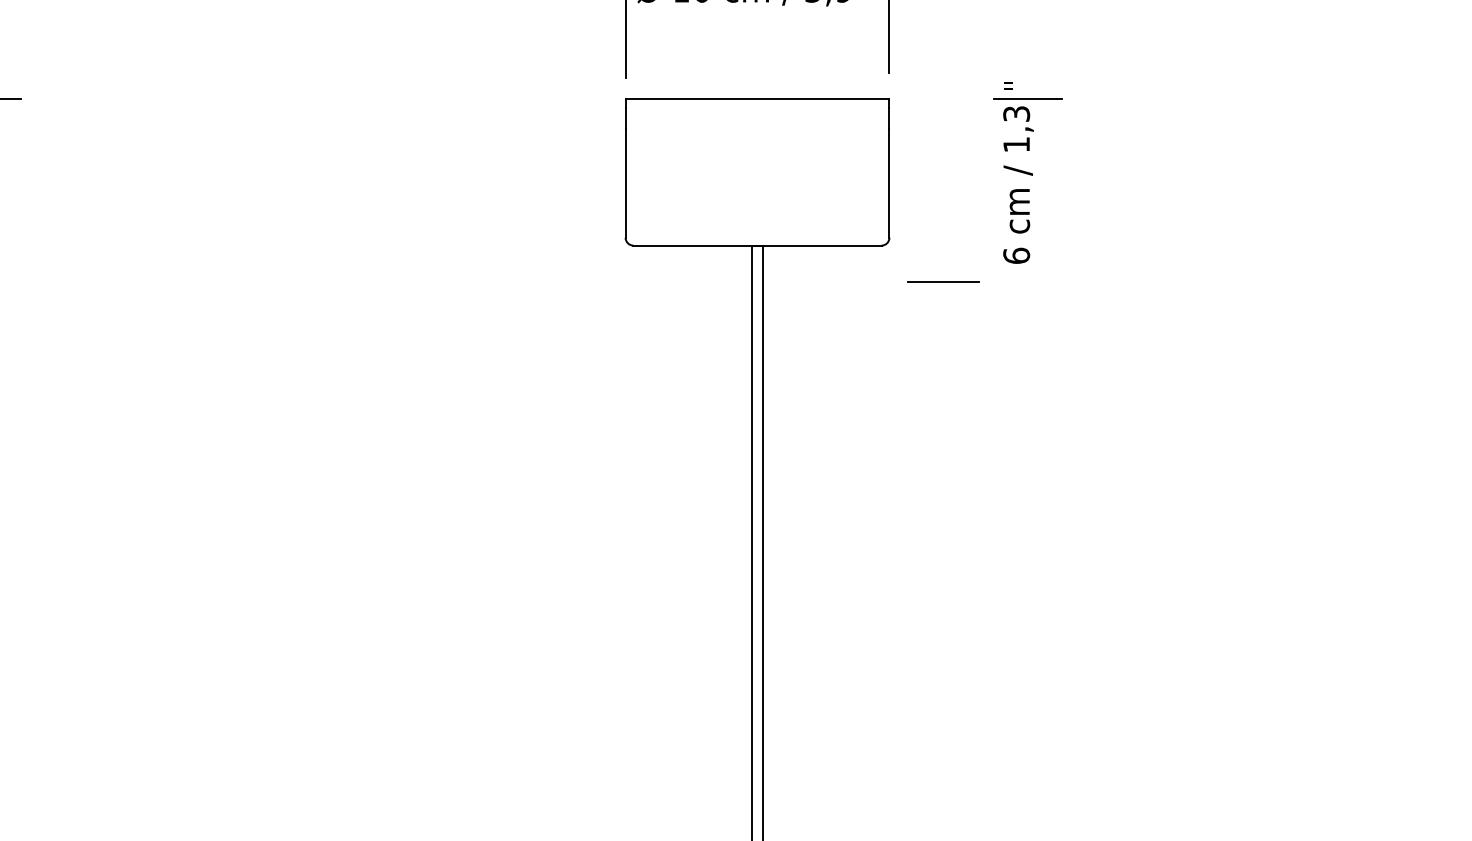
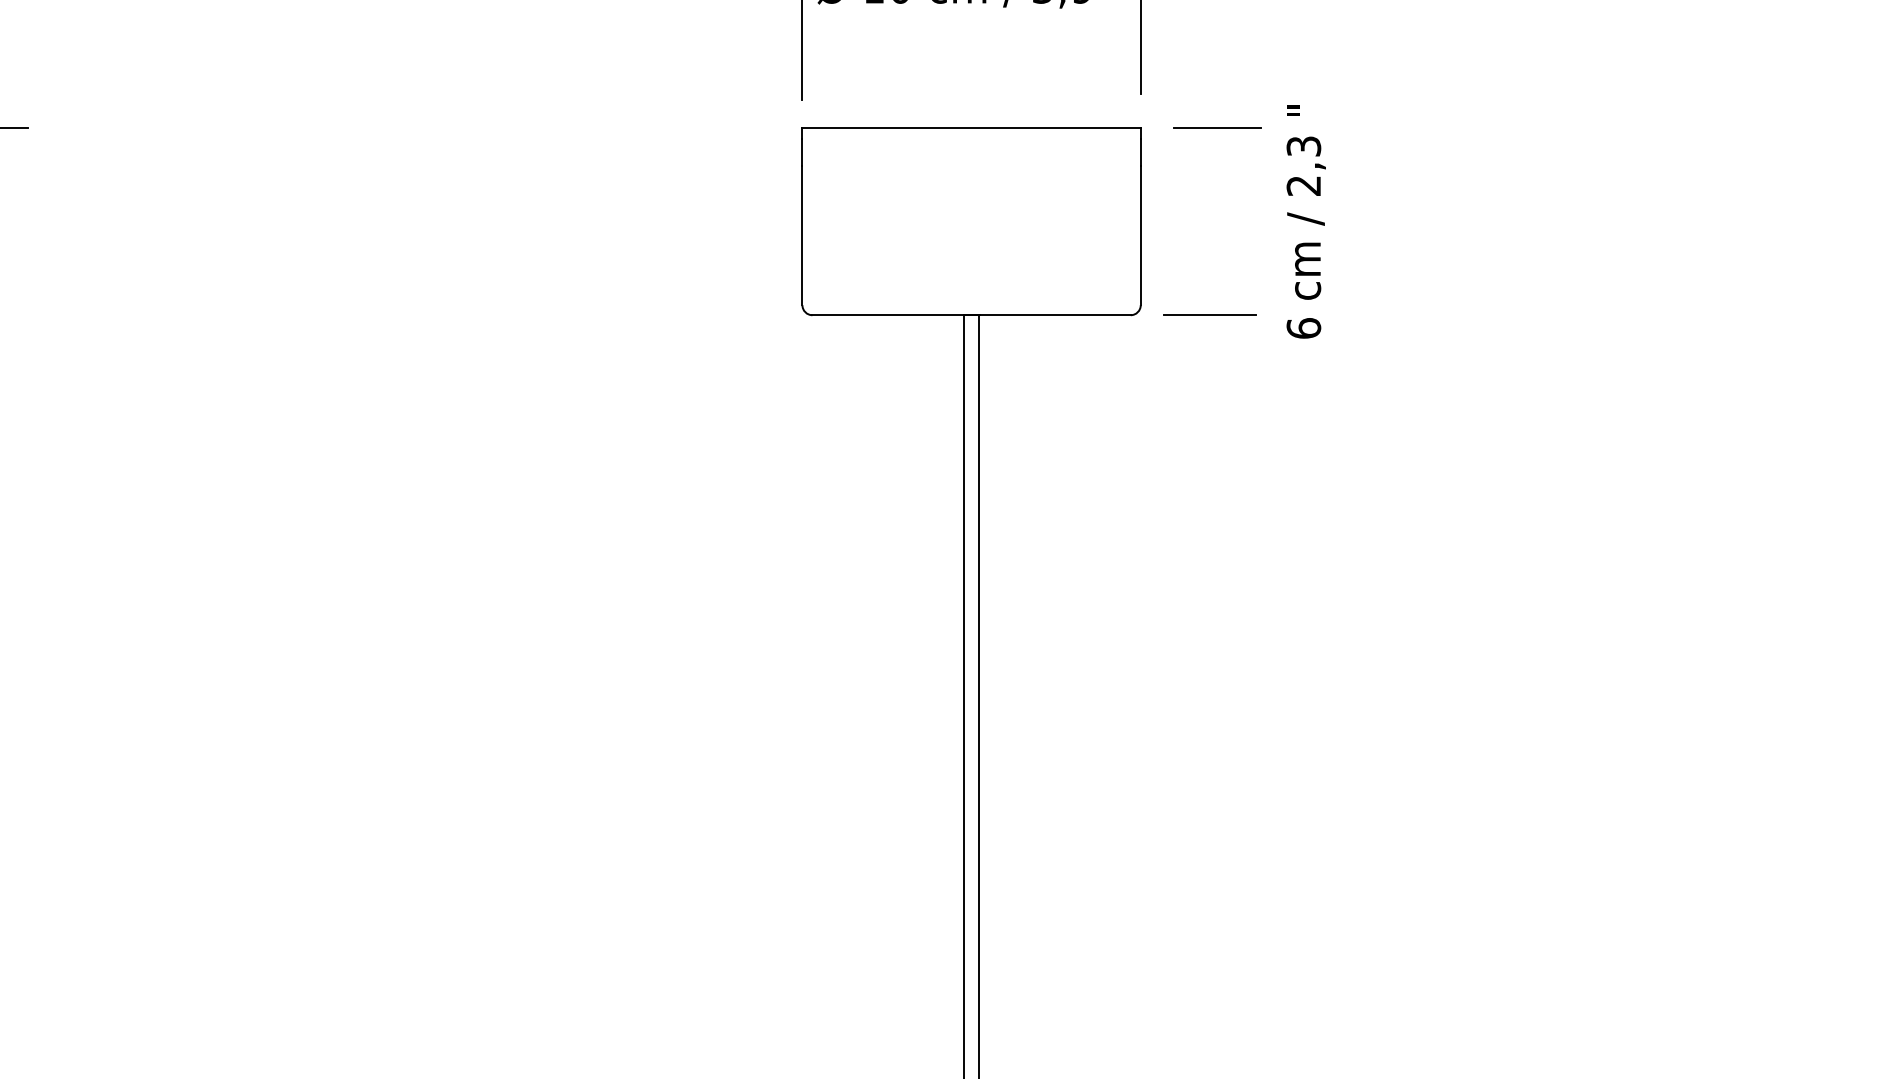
line: (1028, 99) -> (1217, 127), moved
text: (1016, 144) -> (1303, 185), 1,3 -> 2,3
line: (943, 281) -> (1209, 314), moved

